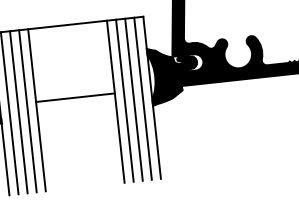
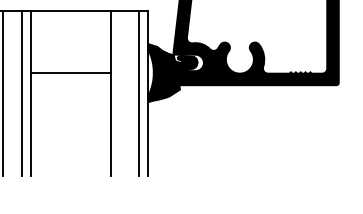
line: (75, 97) -> (71, 73), moved
line: (133, 99) -> (129, 93), removed
line: (124, 100) -> (120, 93), removed
line: (18, 111) -> (12, 93), removed

